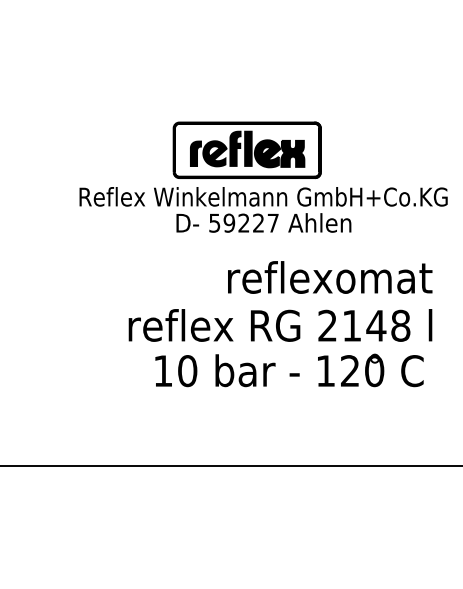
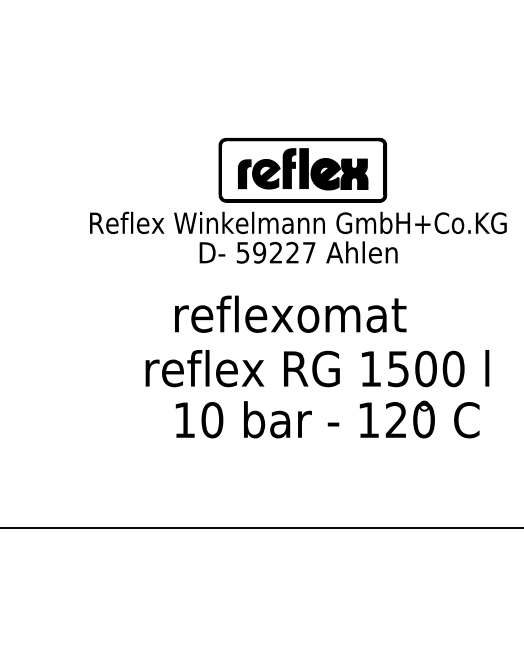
part: (246, 149) -> (302, 169), moved
text: (329, 276) -> (290, 313), moved
text: (364, 325) -> (412, 368), 2148 -> 1500

